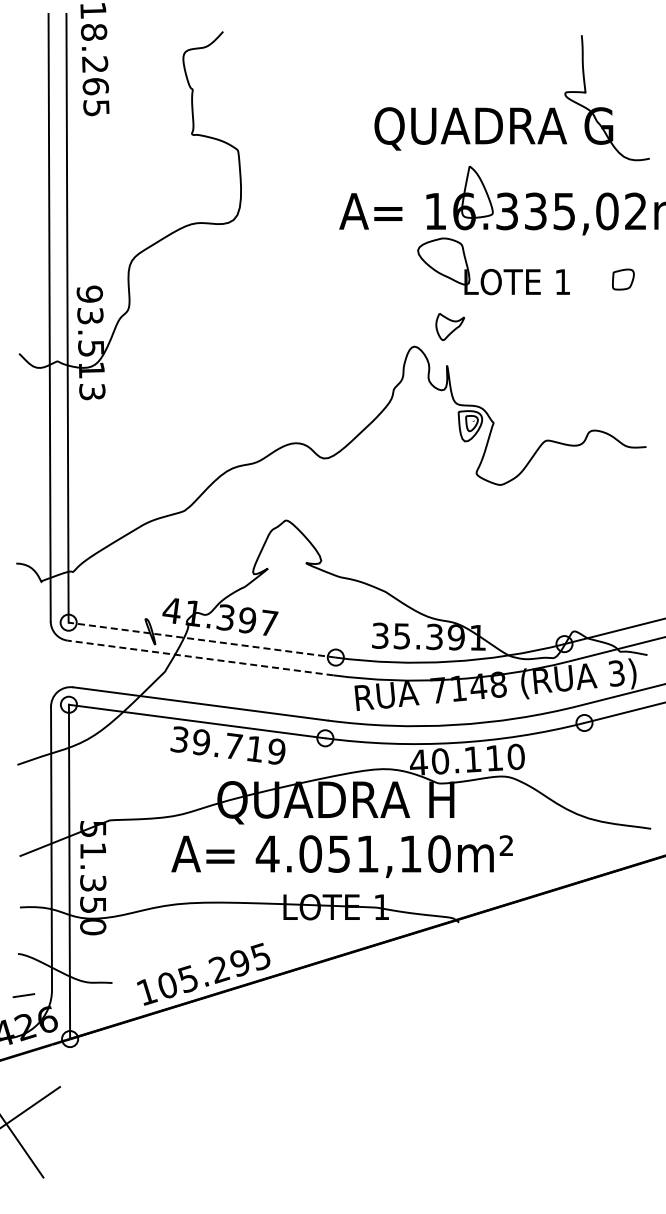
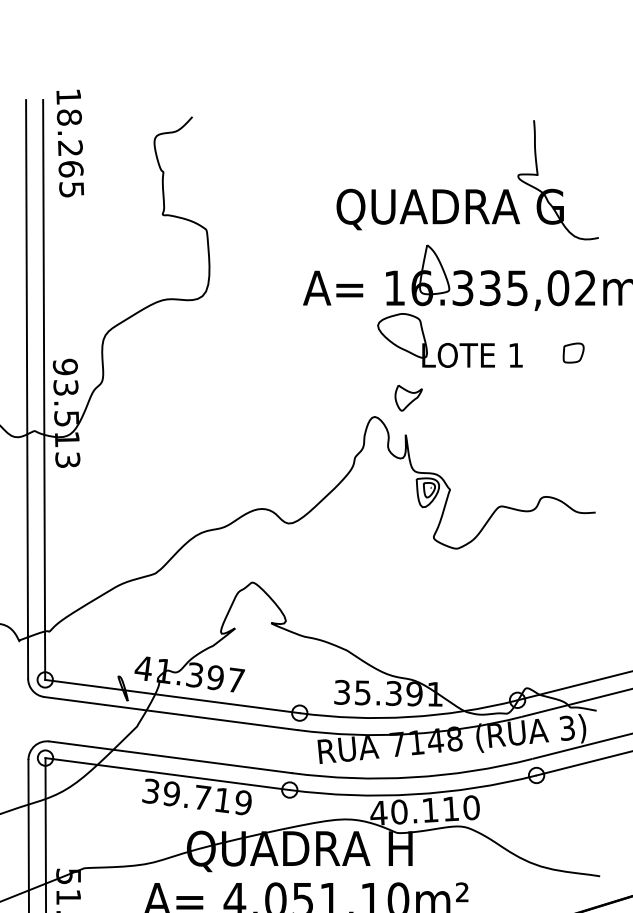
line: (202, 640) -> (172, 696), dashed -> solid
line: (200, 657) -> (170, 713), dashed -> solid

